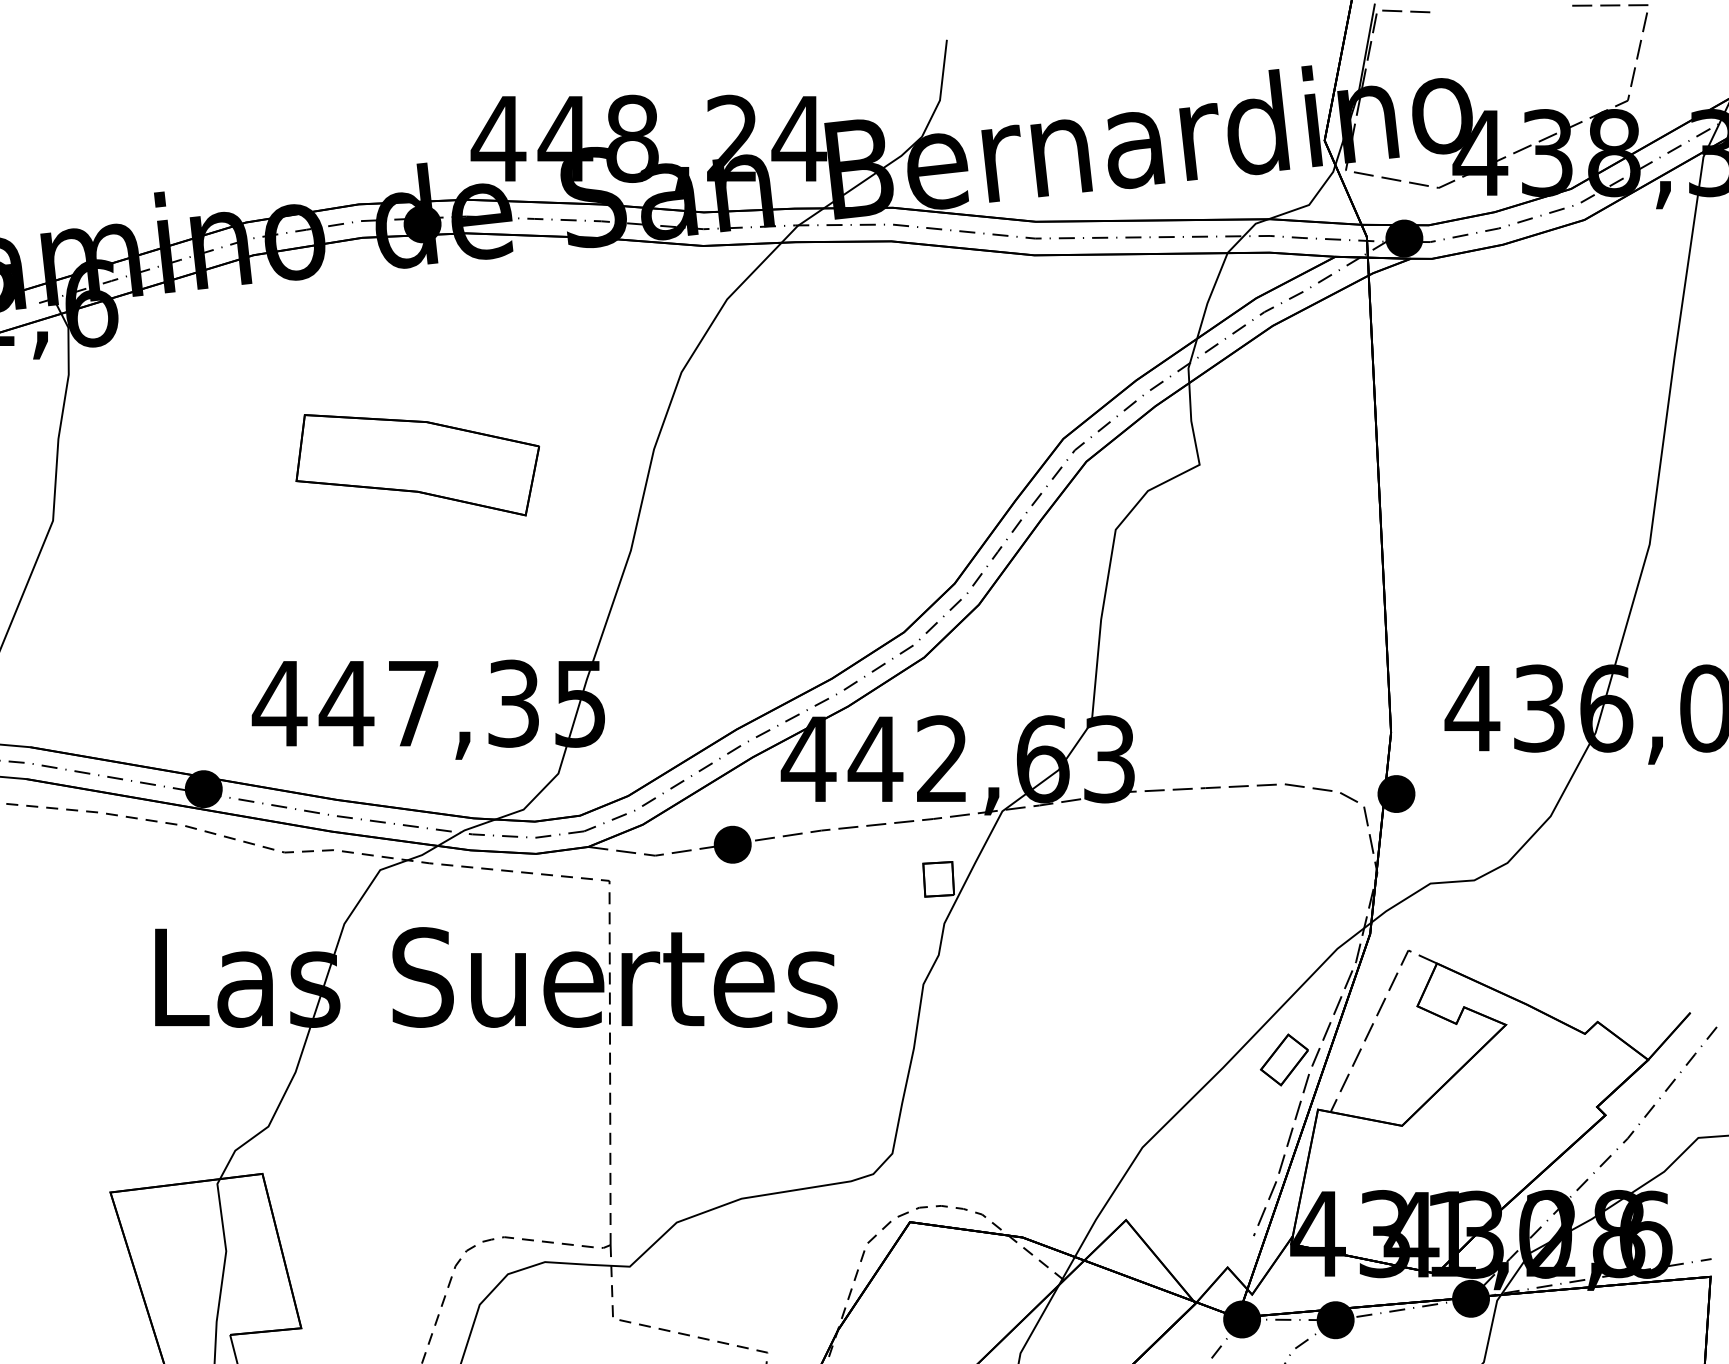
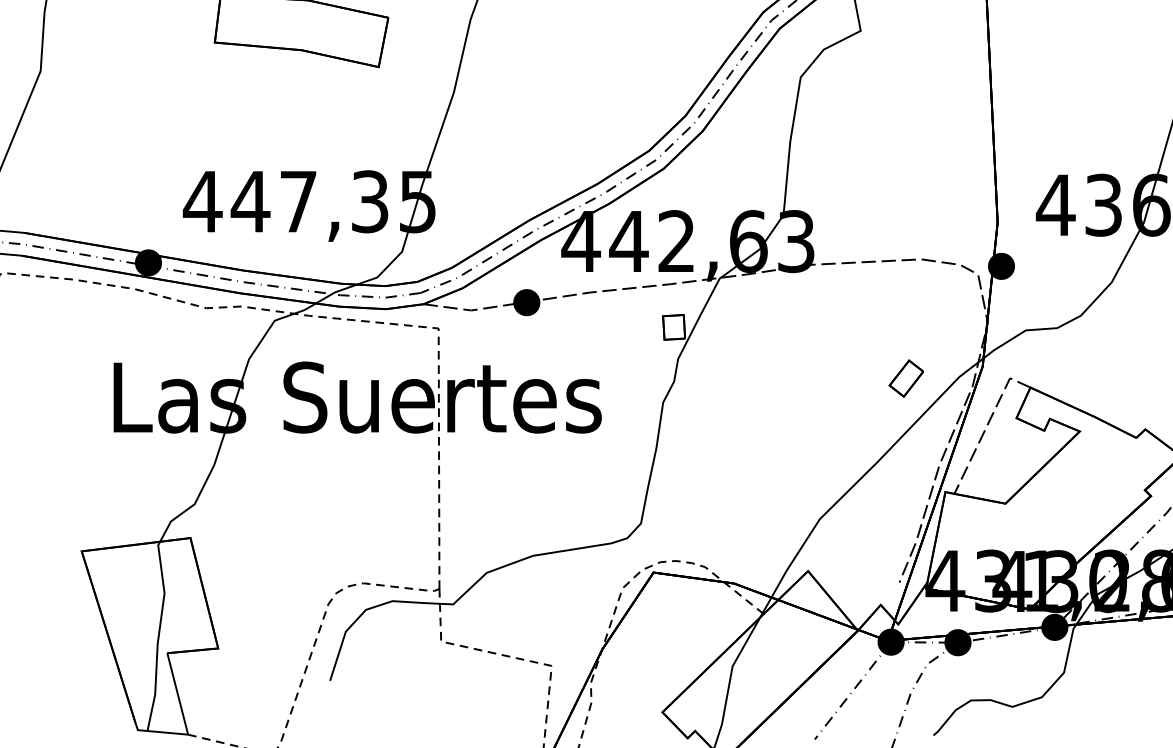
part: (1284, 1059) -> (906, 378), moved

